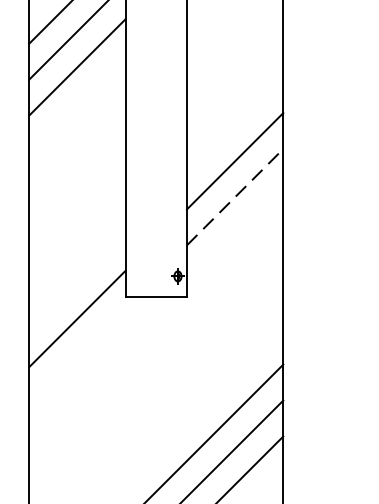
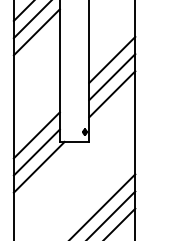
line: (235, 124) -> (112, 59), added
line: (235, 197) -> (112, 94), dashed -> solid
line: (76, 283) -> (36, 135), added
line: (80, 348) -> (38, 166), added

